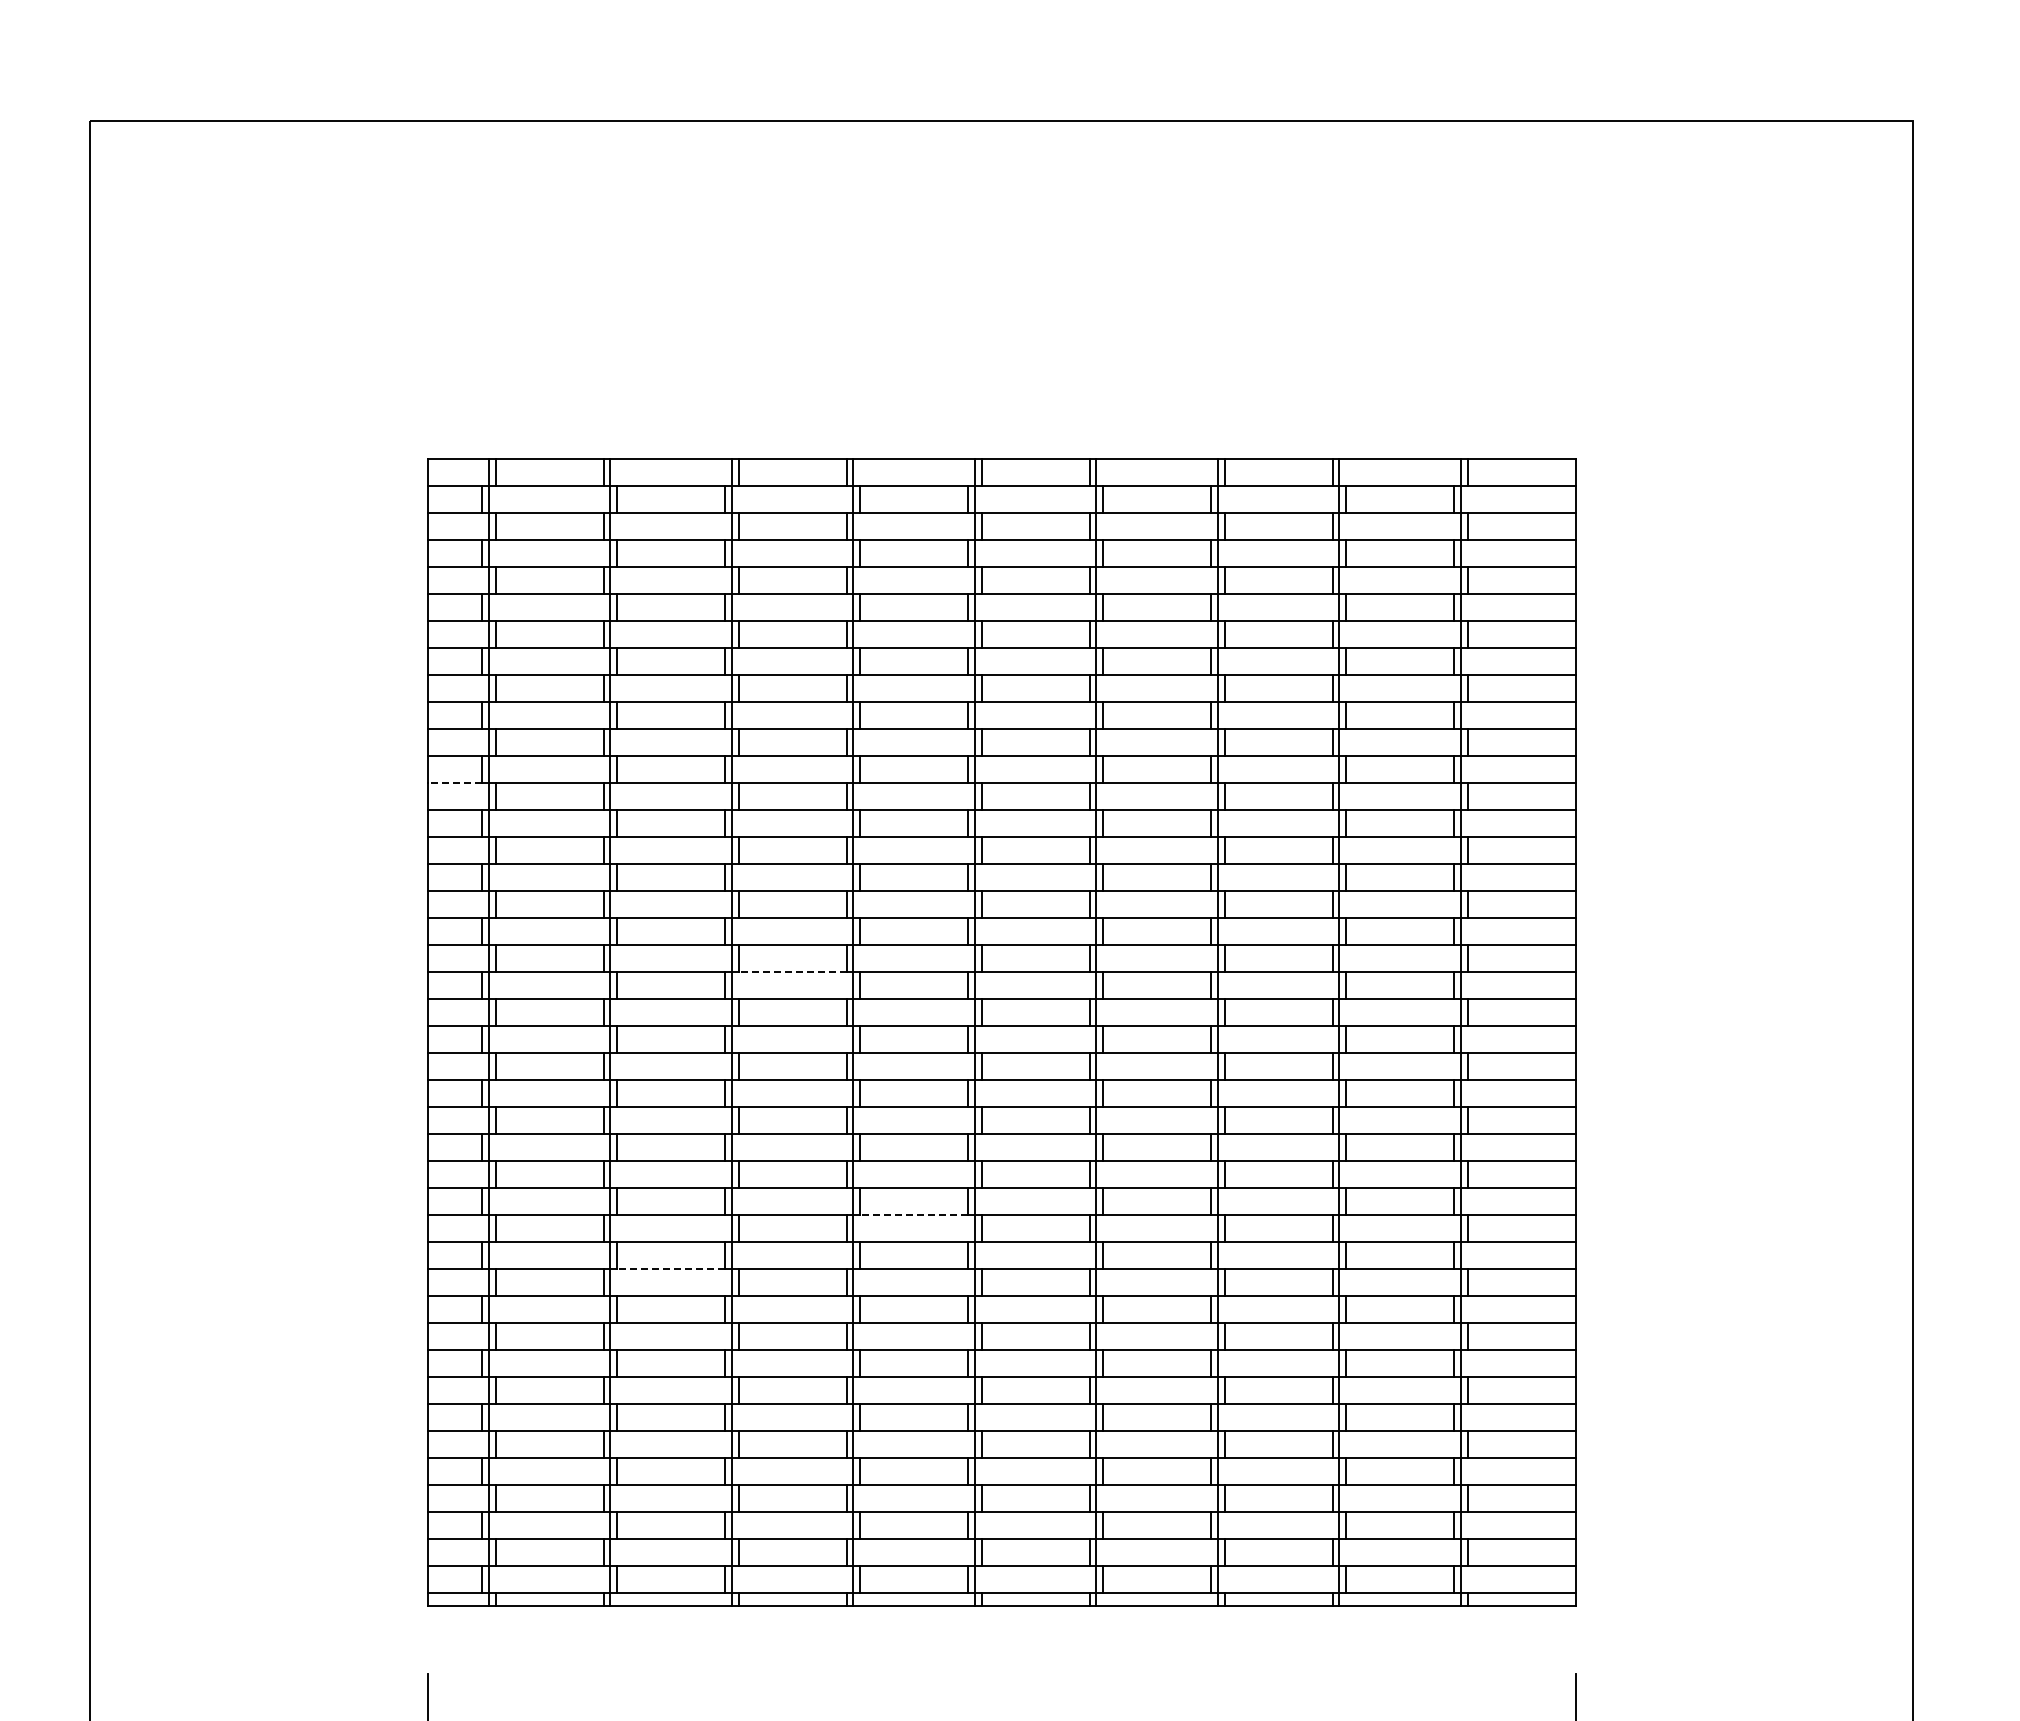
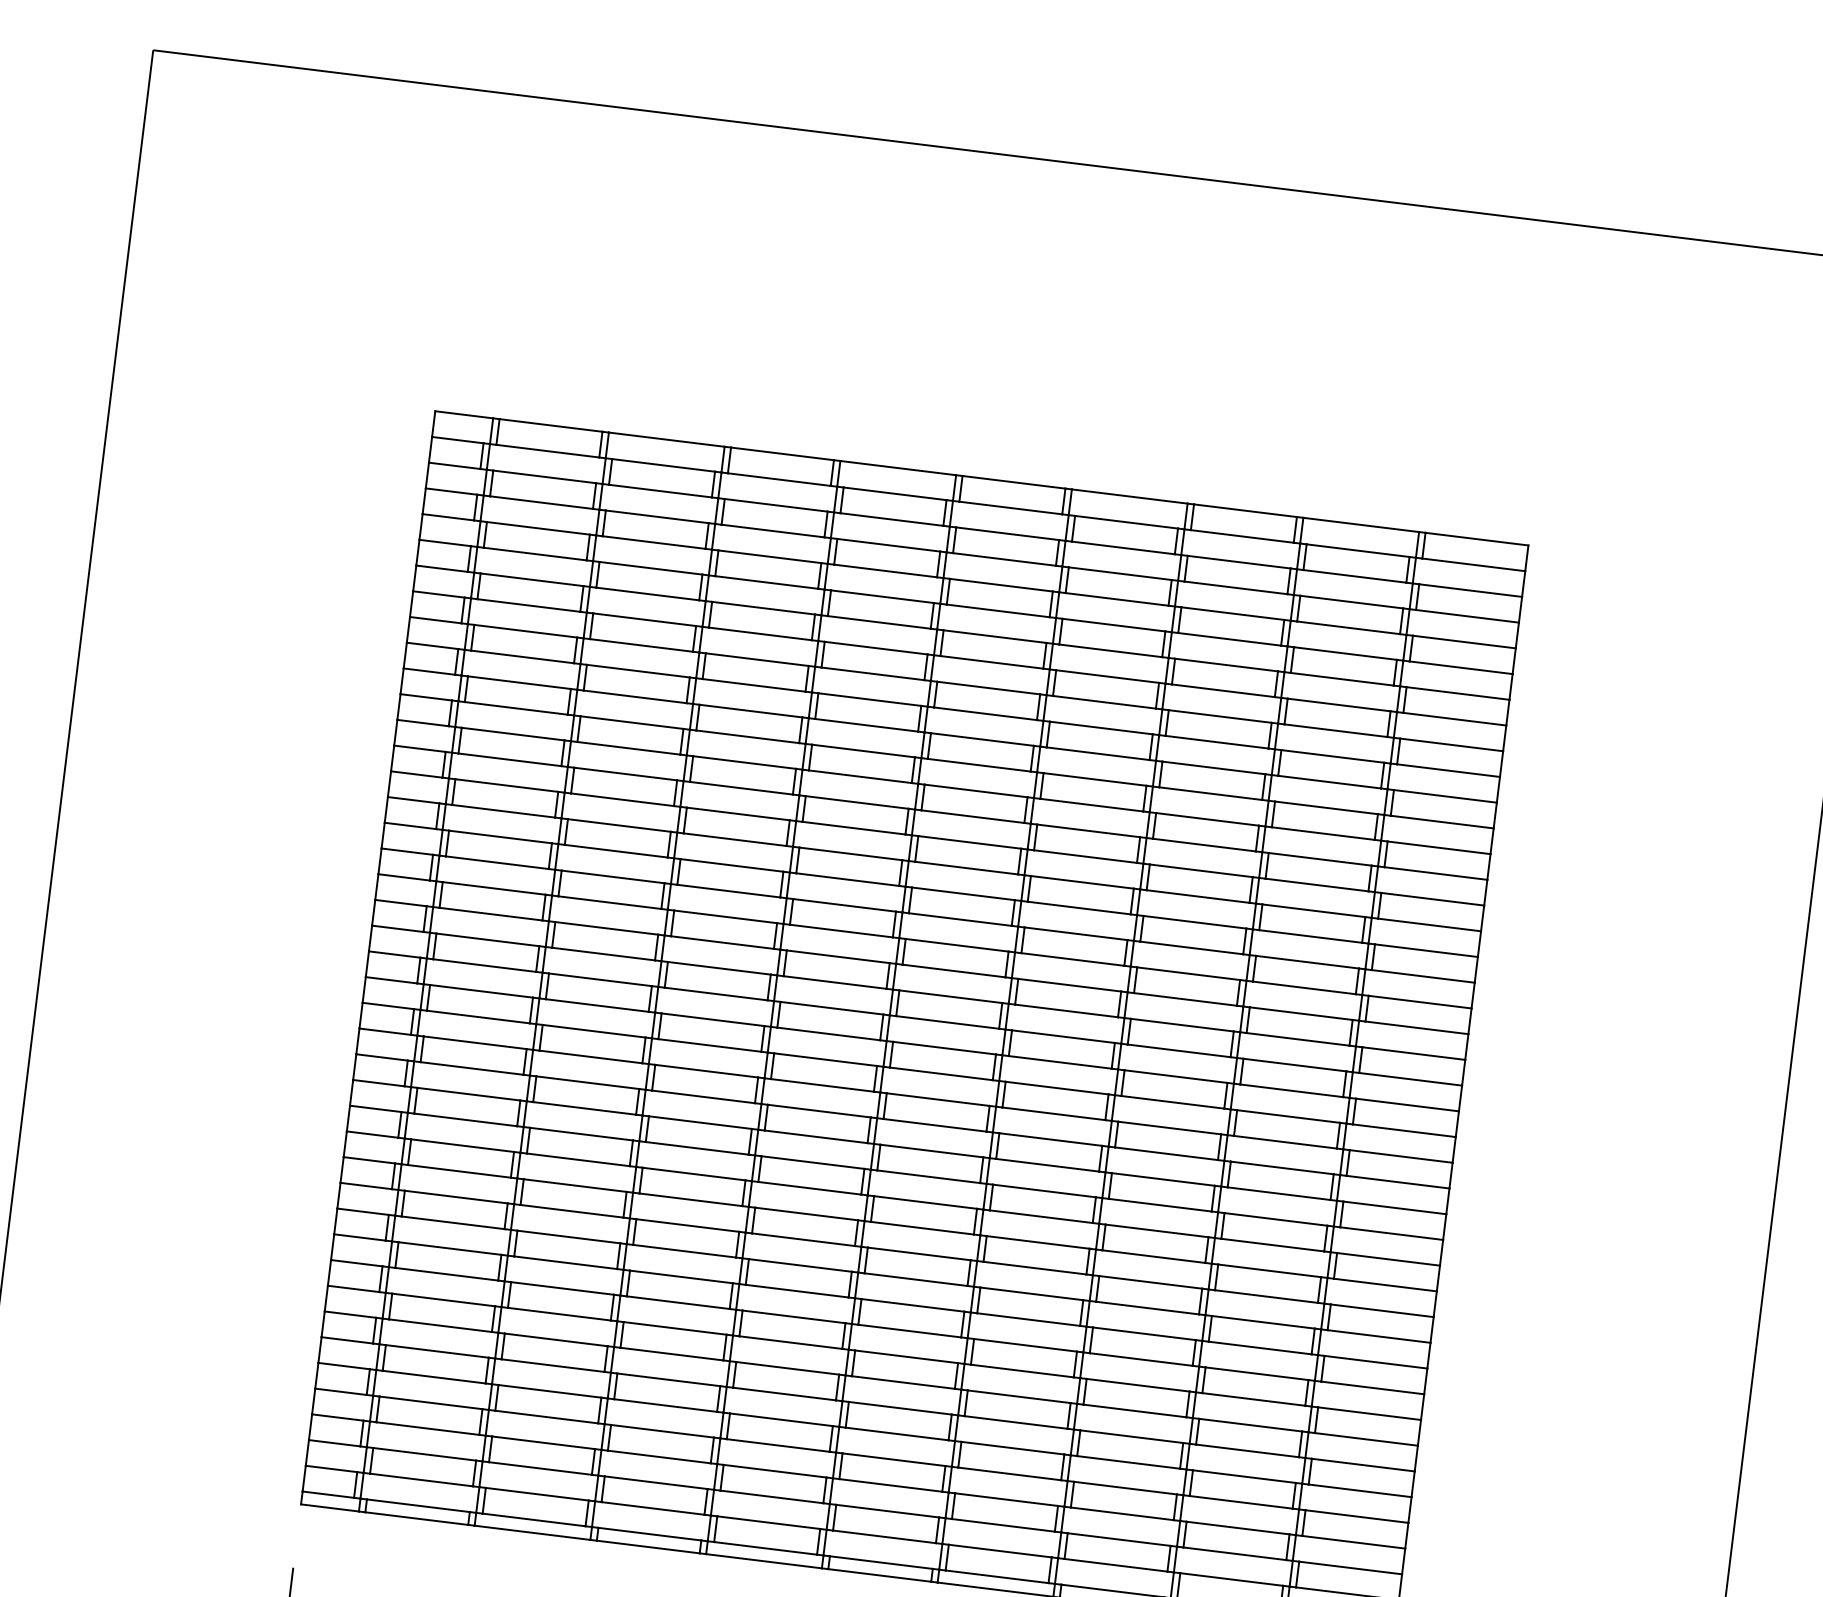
line: (454, 782) -> (422, 722), dashed -> solid
line: (792, 971) -> (722, 942), dashed -> solid
line: (913, 1214) -> (809, 1187), dashed -> solid
line: (670, 1268) -> (571, 1210), dashed -> solid

